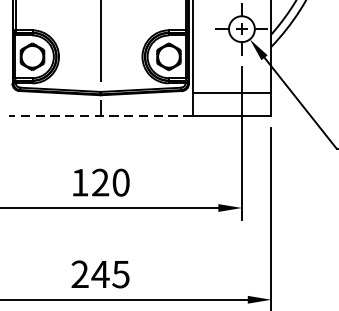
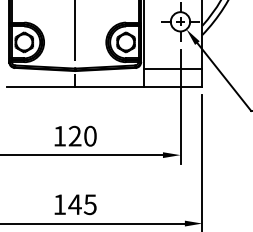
line: (99, 115) -> (74, 86), dashed -> solid
text: (79, 274) -> (59, 204), 245 -> 145

